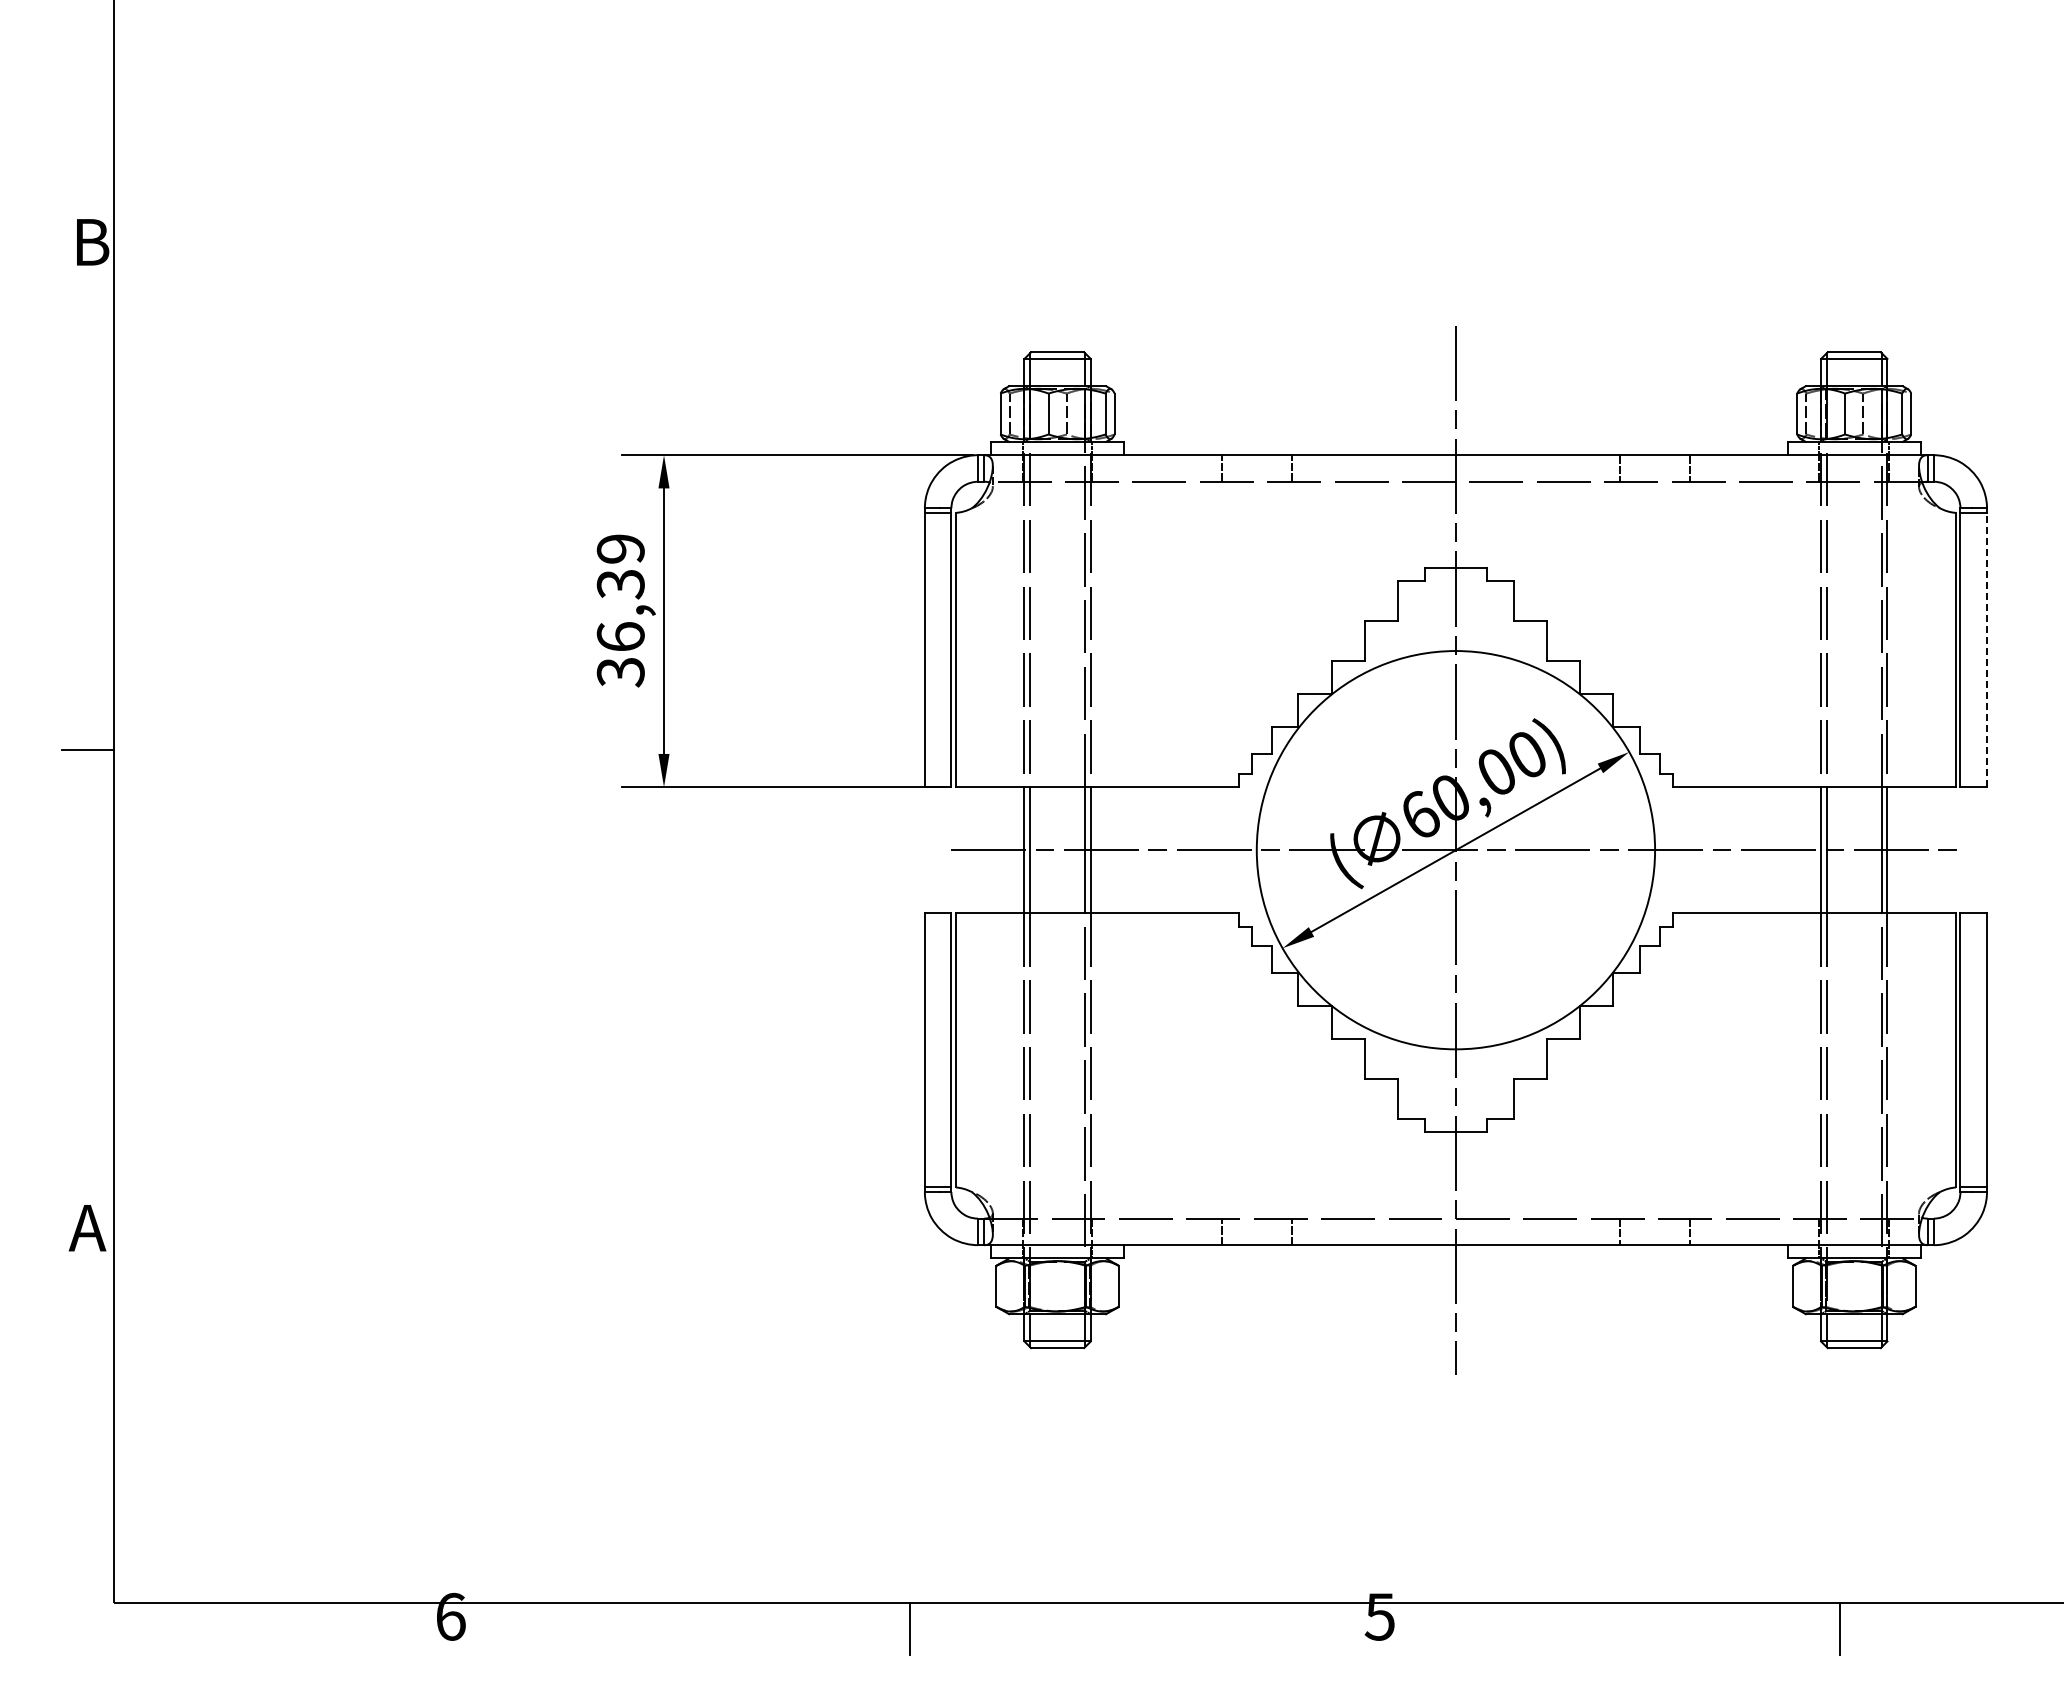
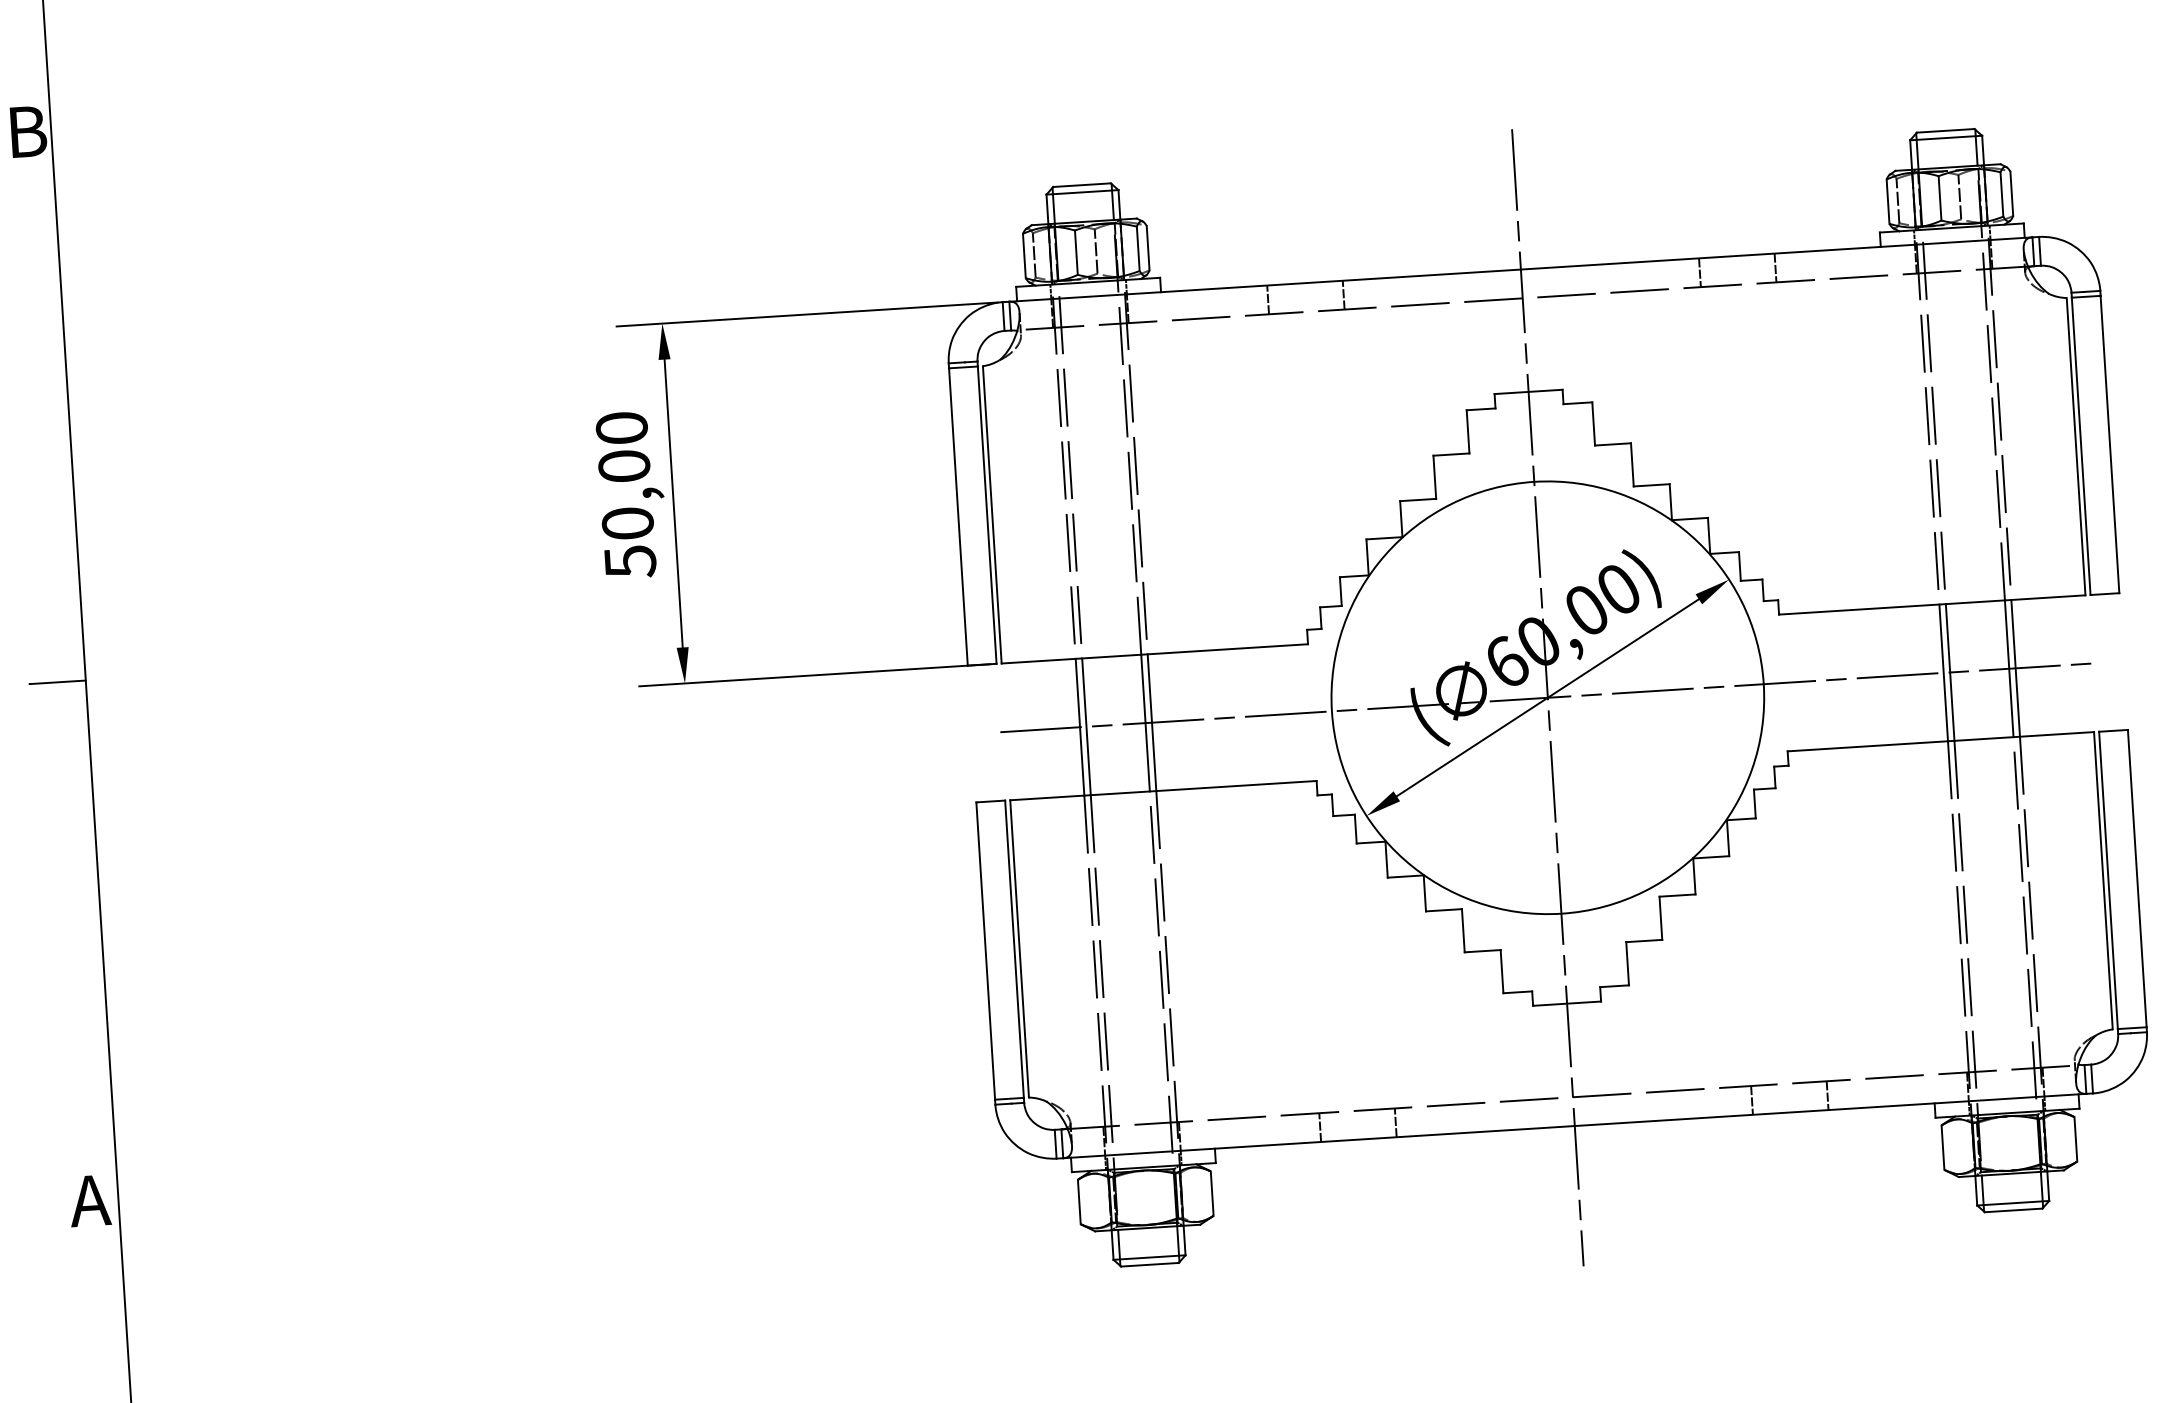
text: (620, 610) -> (625, 494), 36,39 -> 50,00
line: (1987, 649) -> (2110, 443), dashed -> solid

